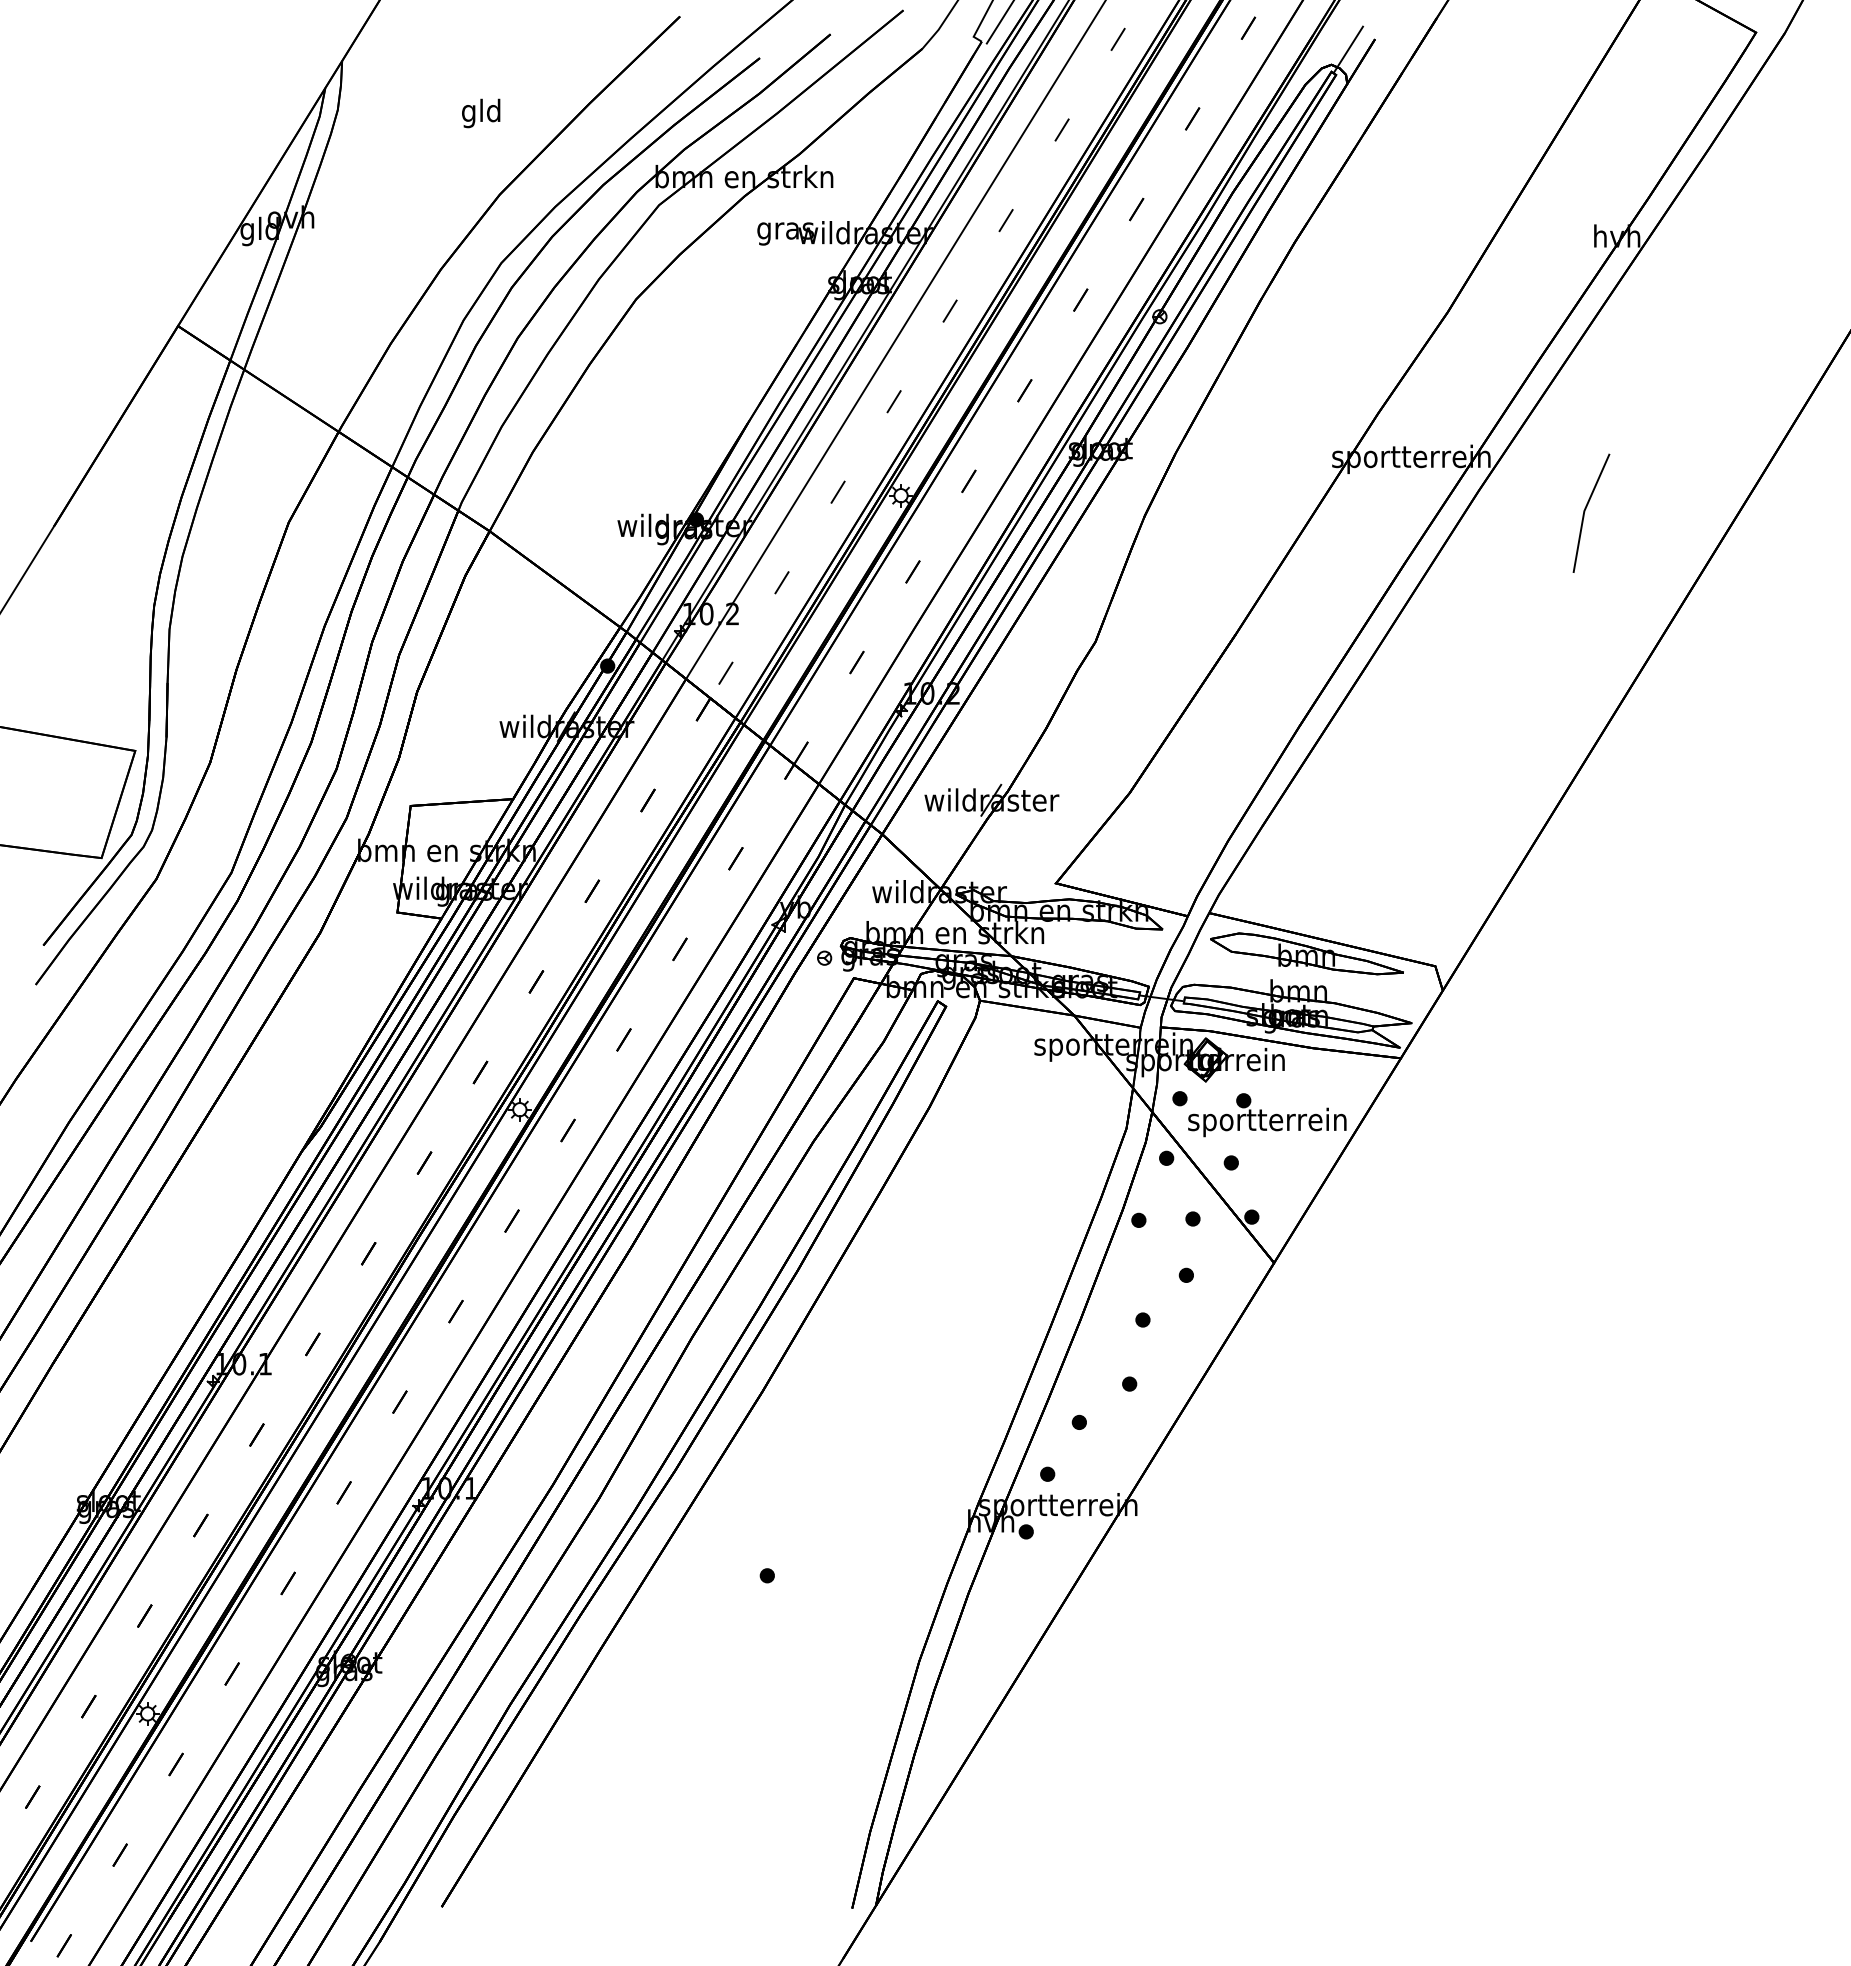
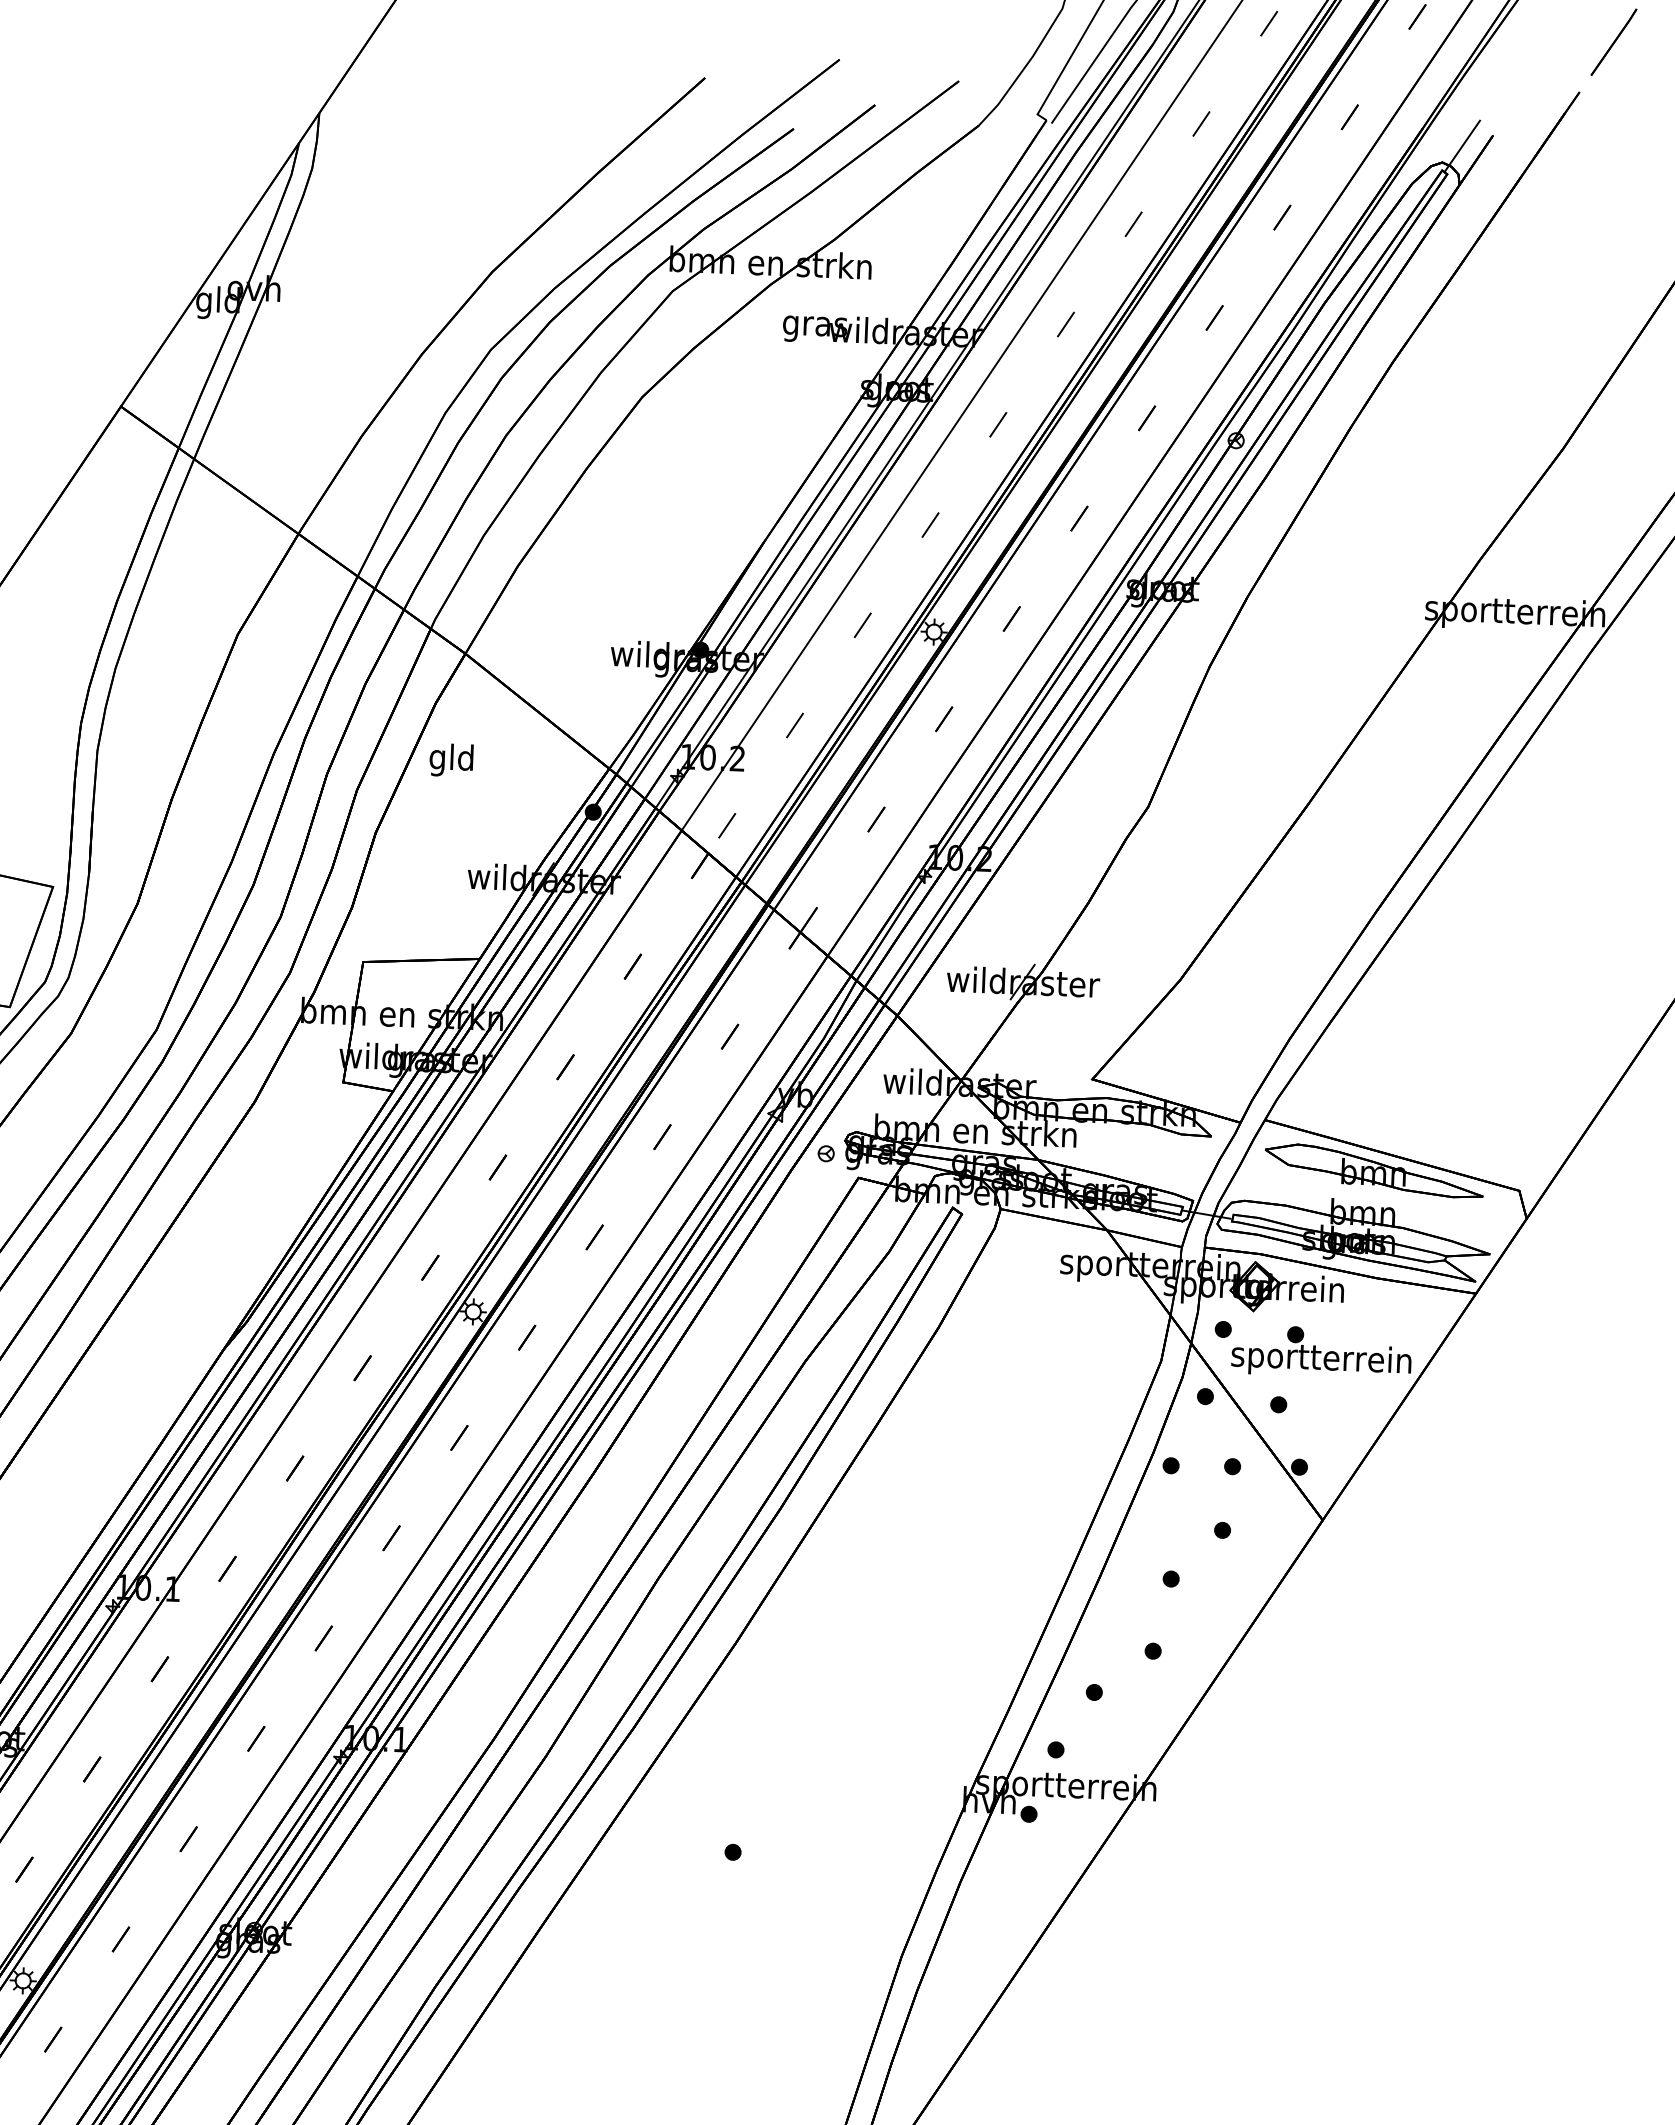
text: (481, 113) -> (451, 760), moved

